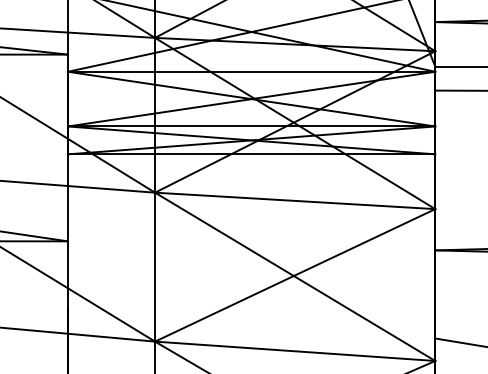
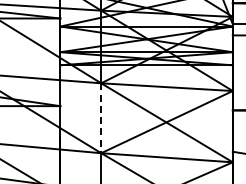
line: (155, 267) -> (101, 118), solid -> dashed

